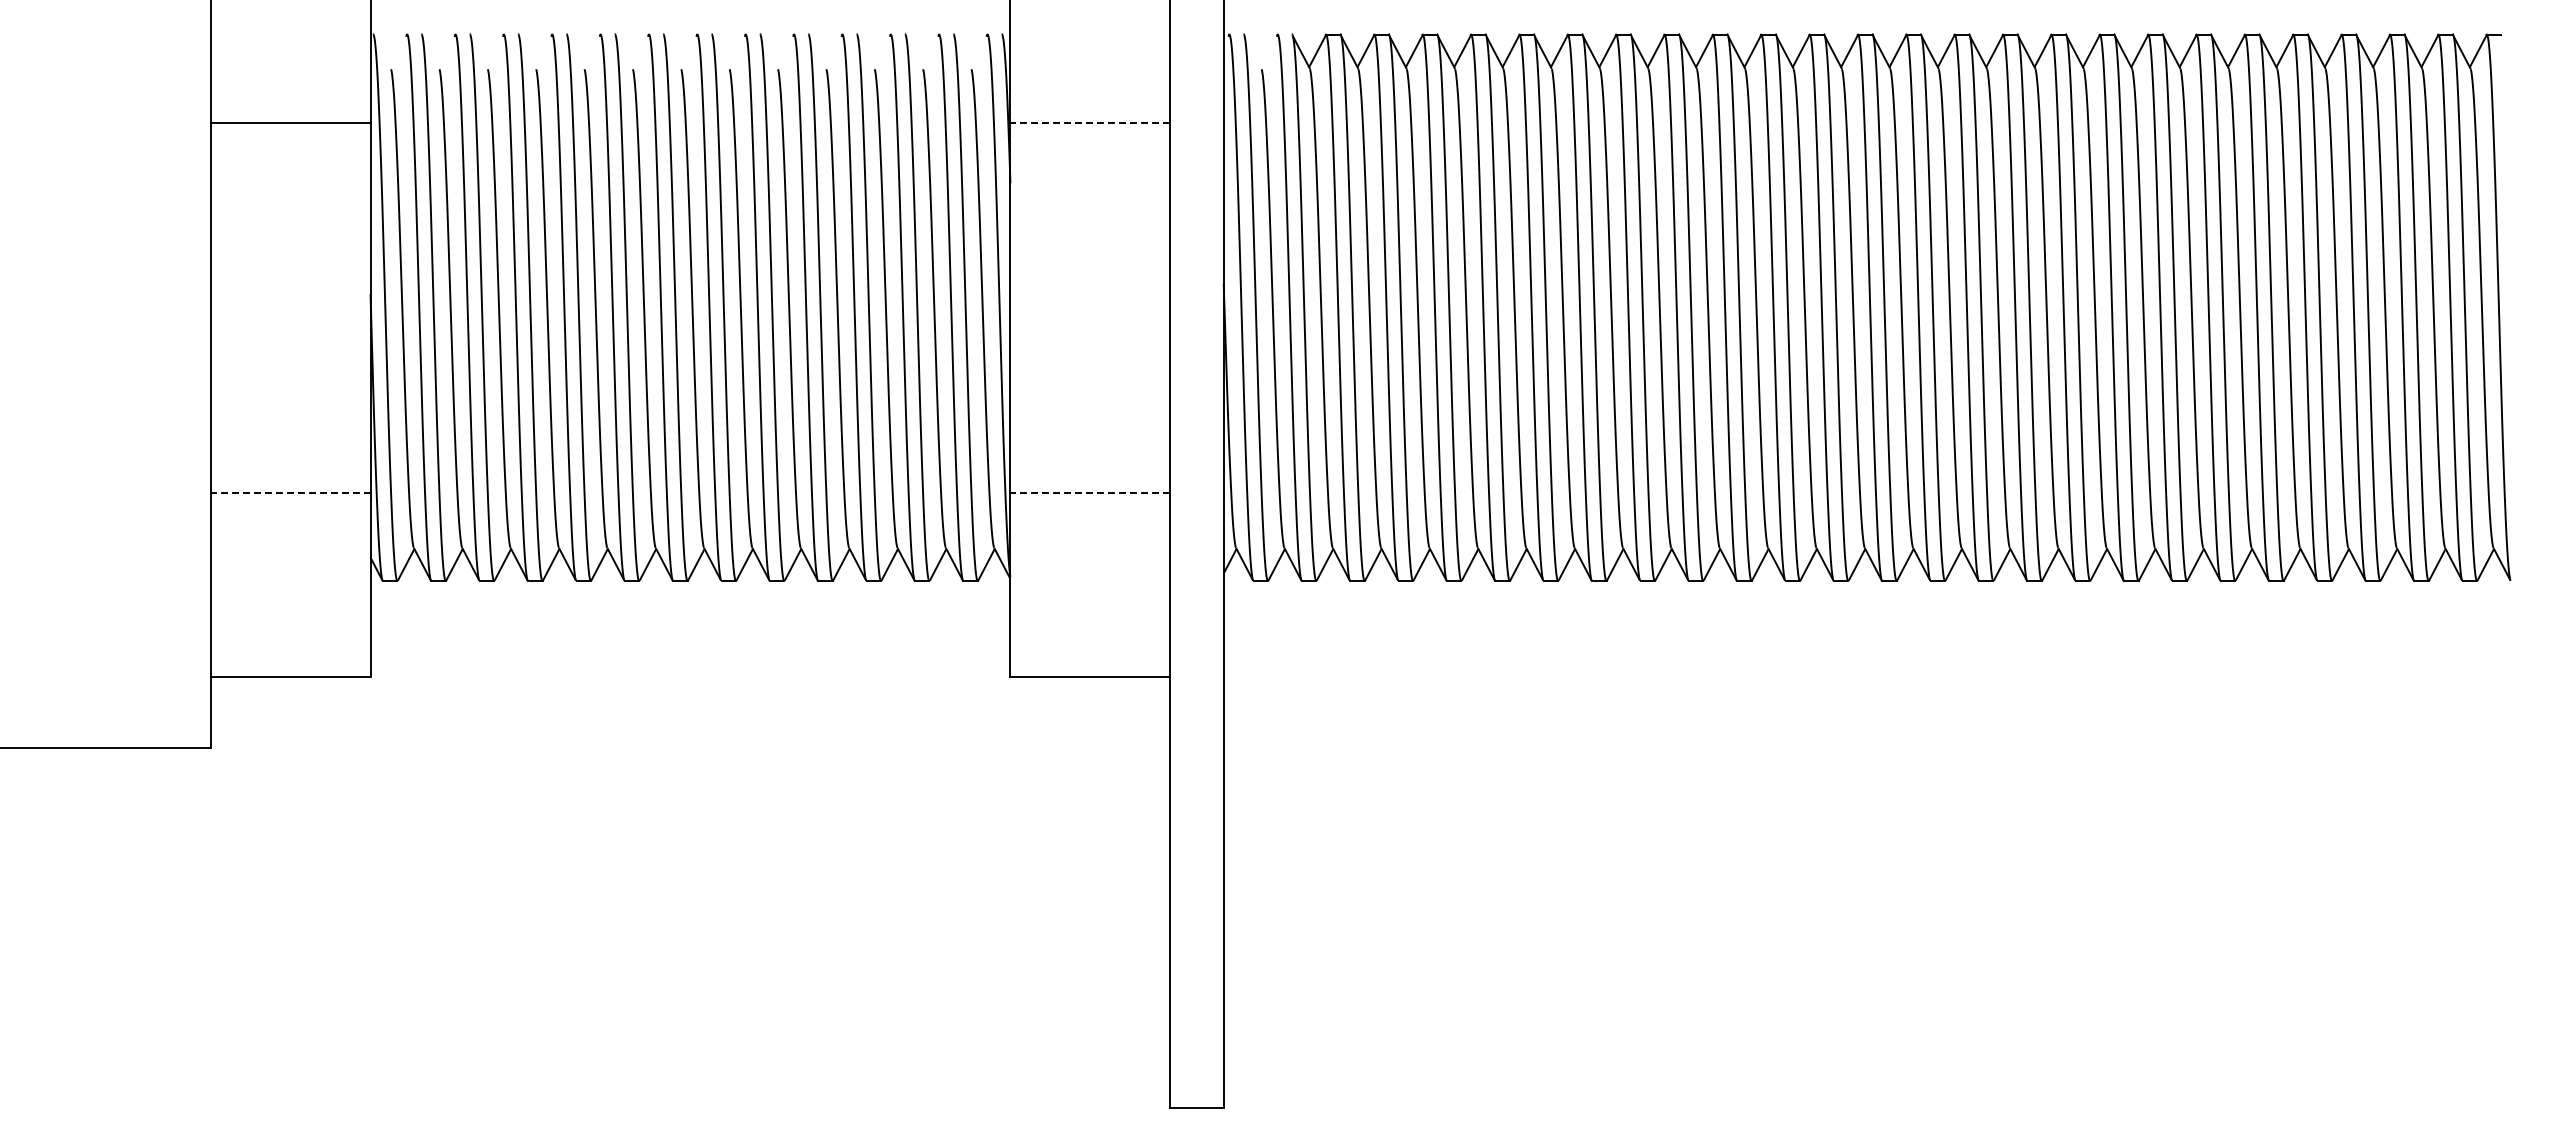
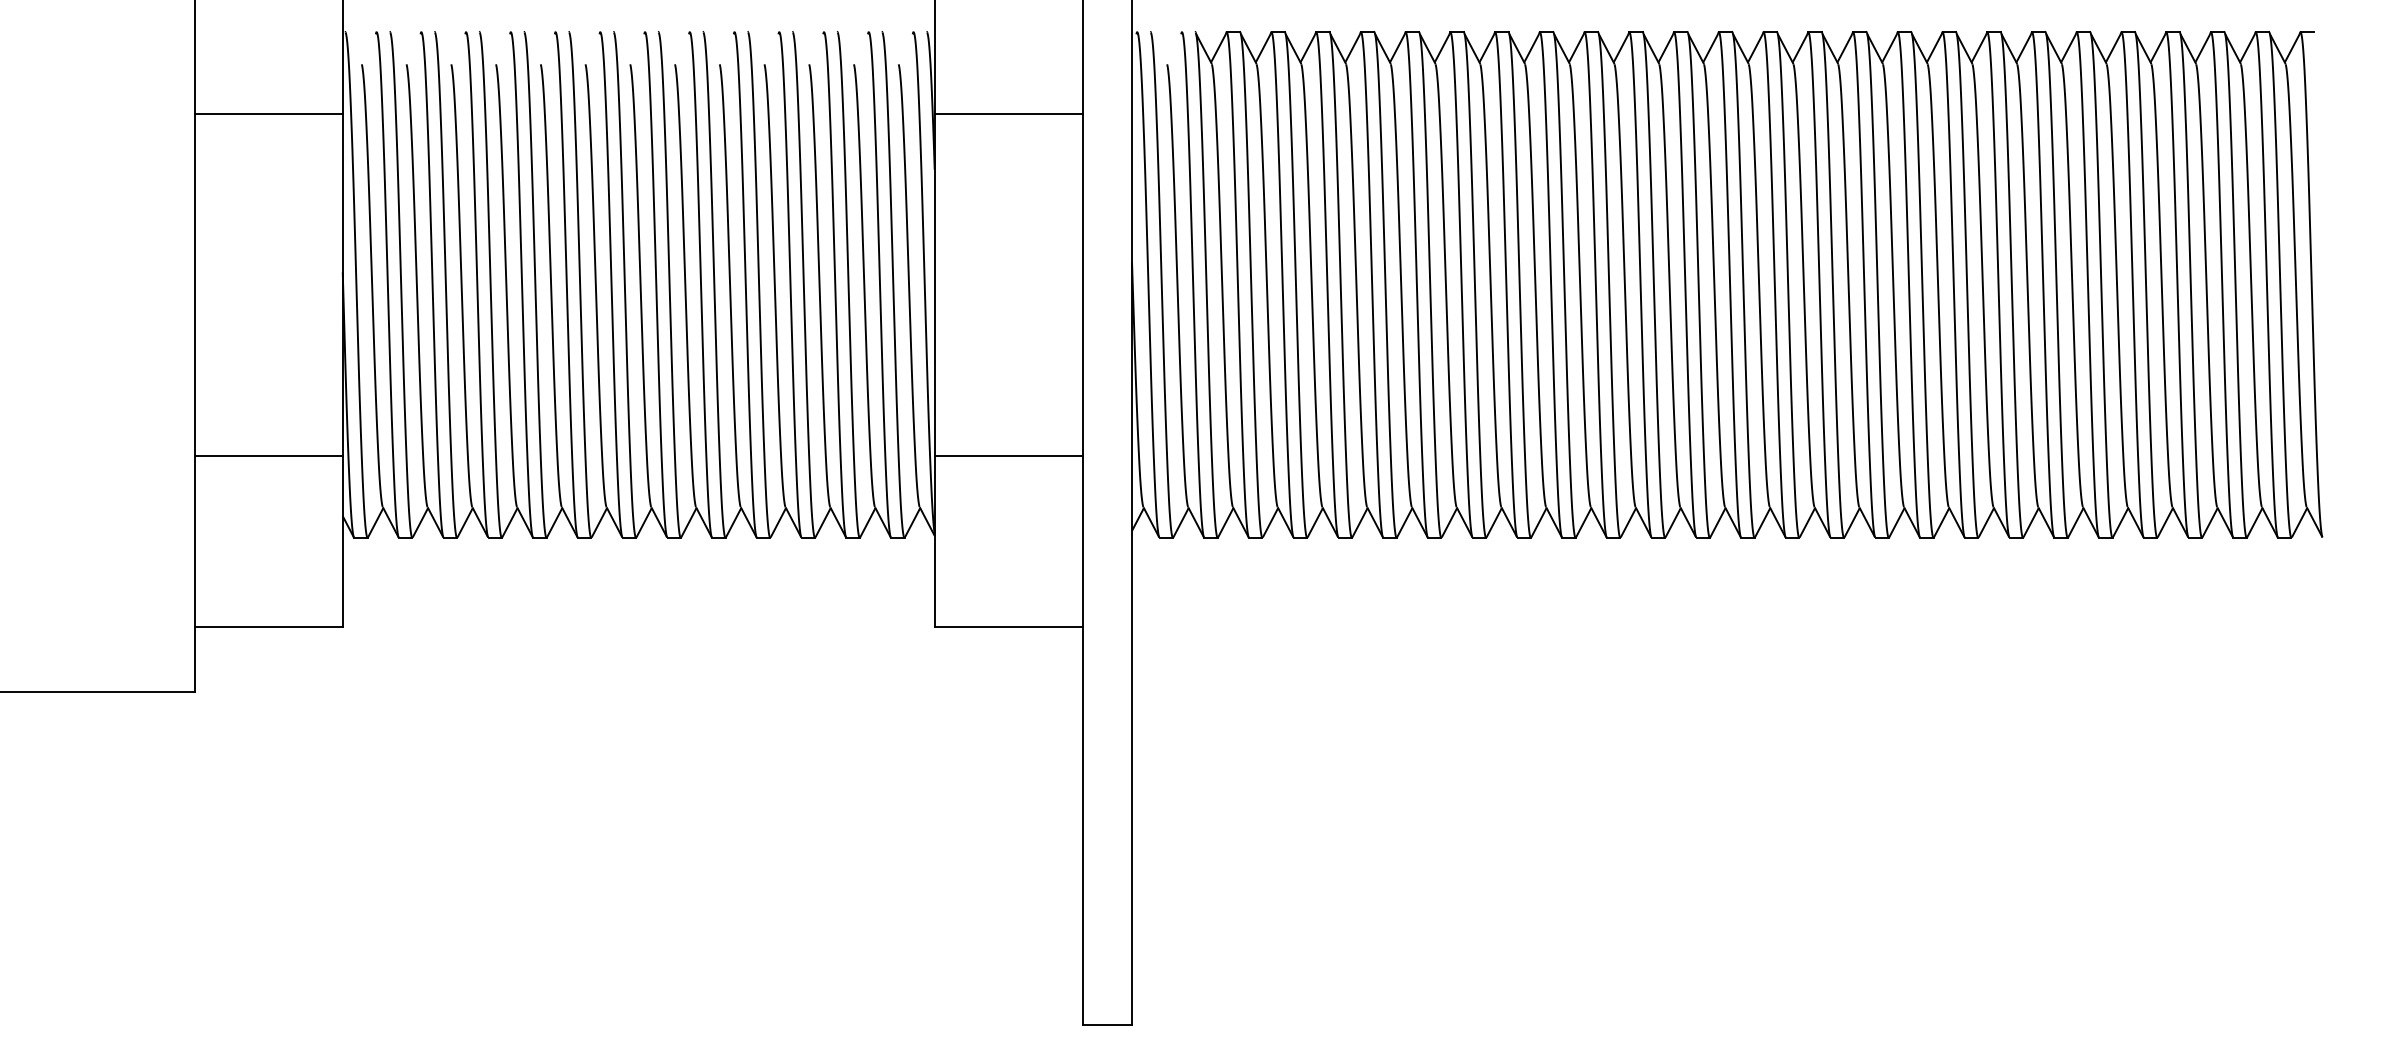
line: (1090, 123) -> (1008, 114), dashed -> solid
line: (290, 492) -> (268, 455), dashed -> solid
line: (1090, 492) -> (1008, 455), dashed -> solid

